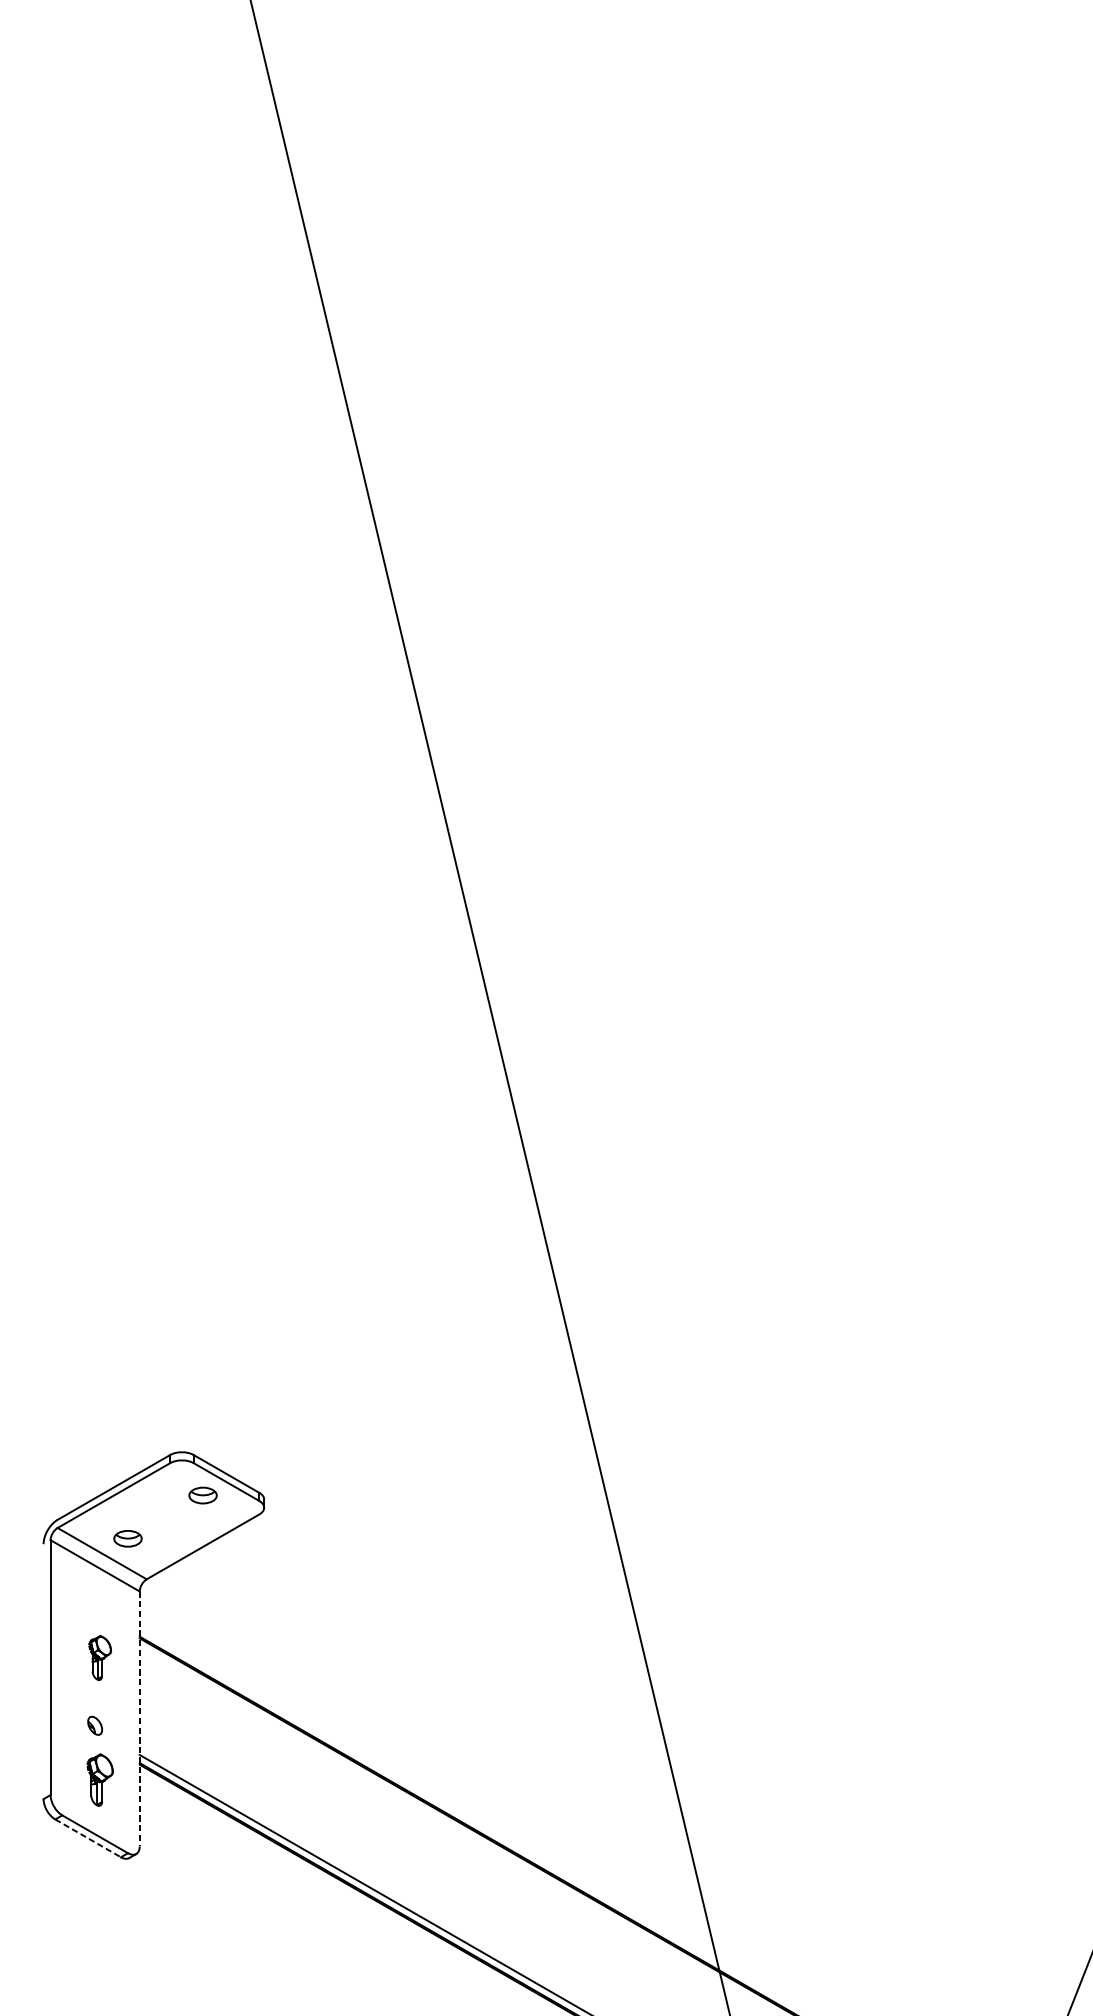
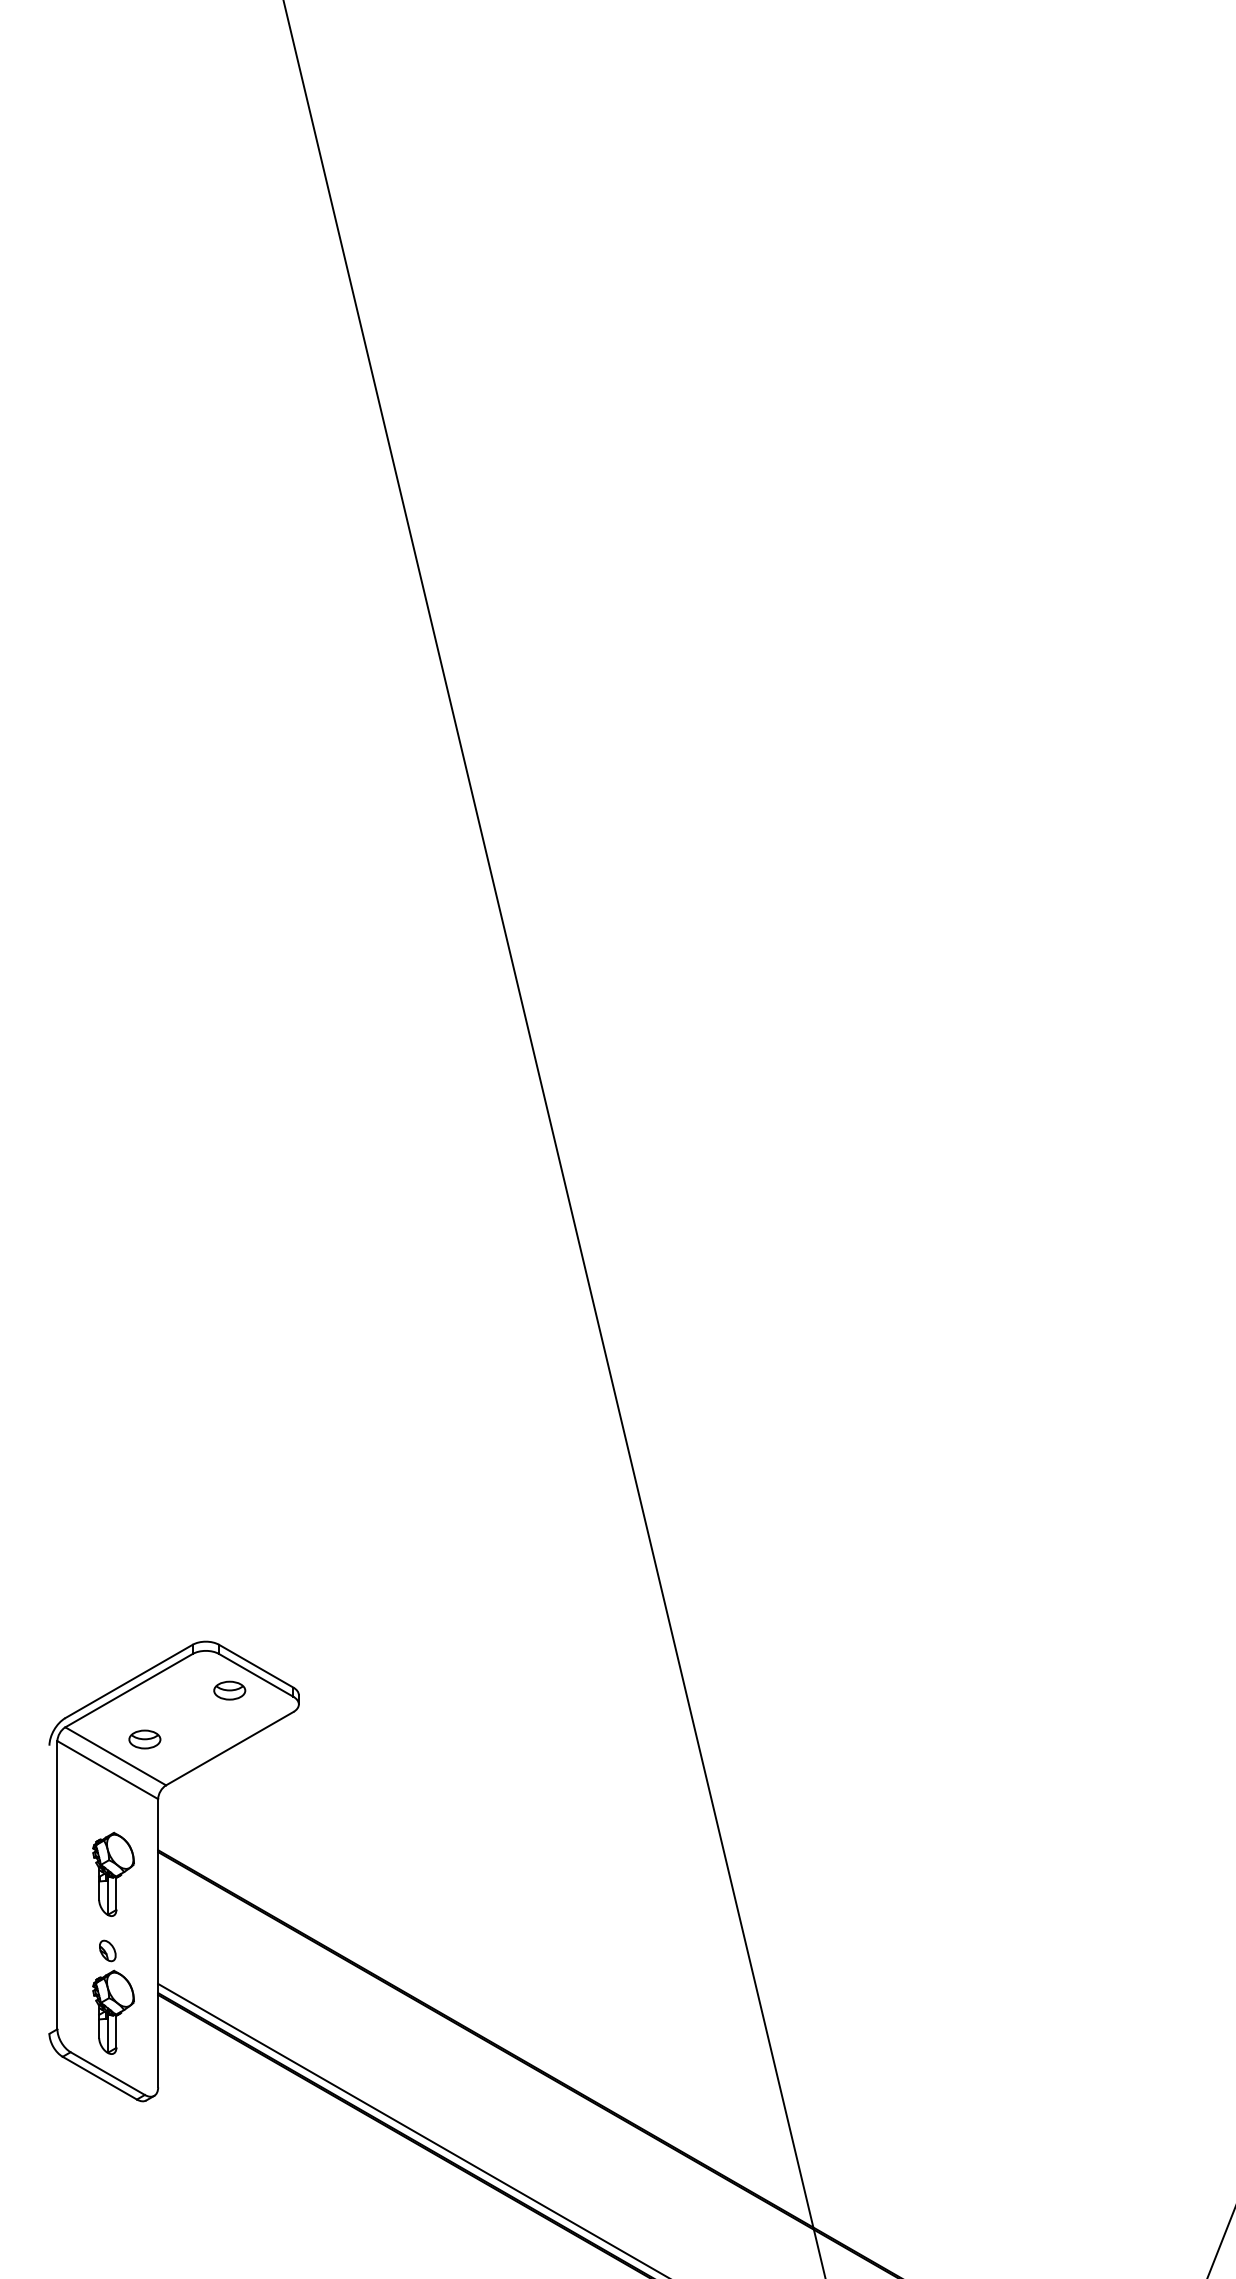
part: (100, 1657) -> (113, 1873), size x1.67
line: (140, 1719) -> (158, 1943), dashed -> solid
part: (100, 1779) -> (113, 2011), size x1.43
line: (87, 1838) -> (99, 2078), dashed -> solid

